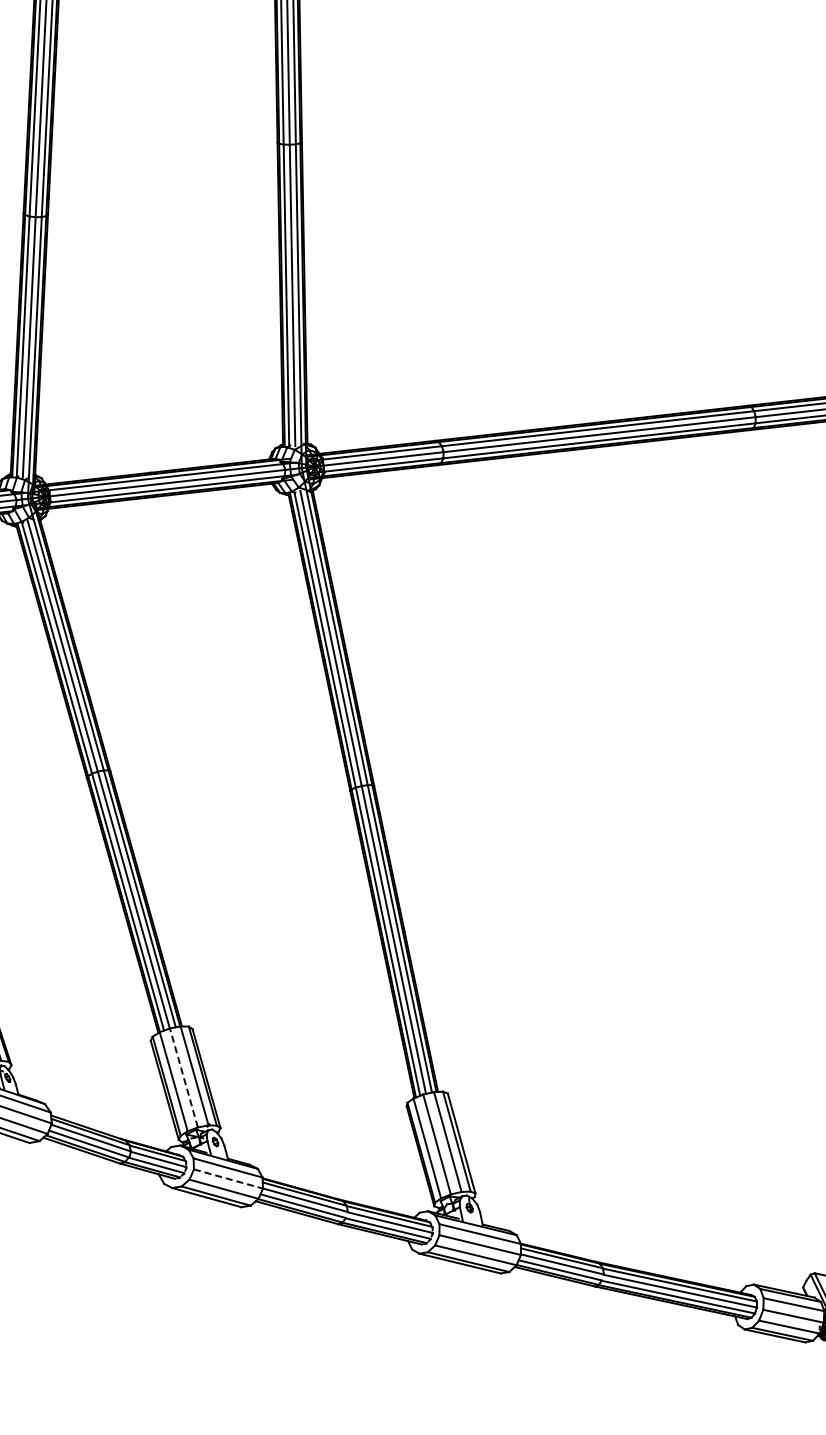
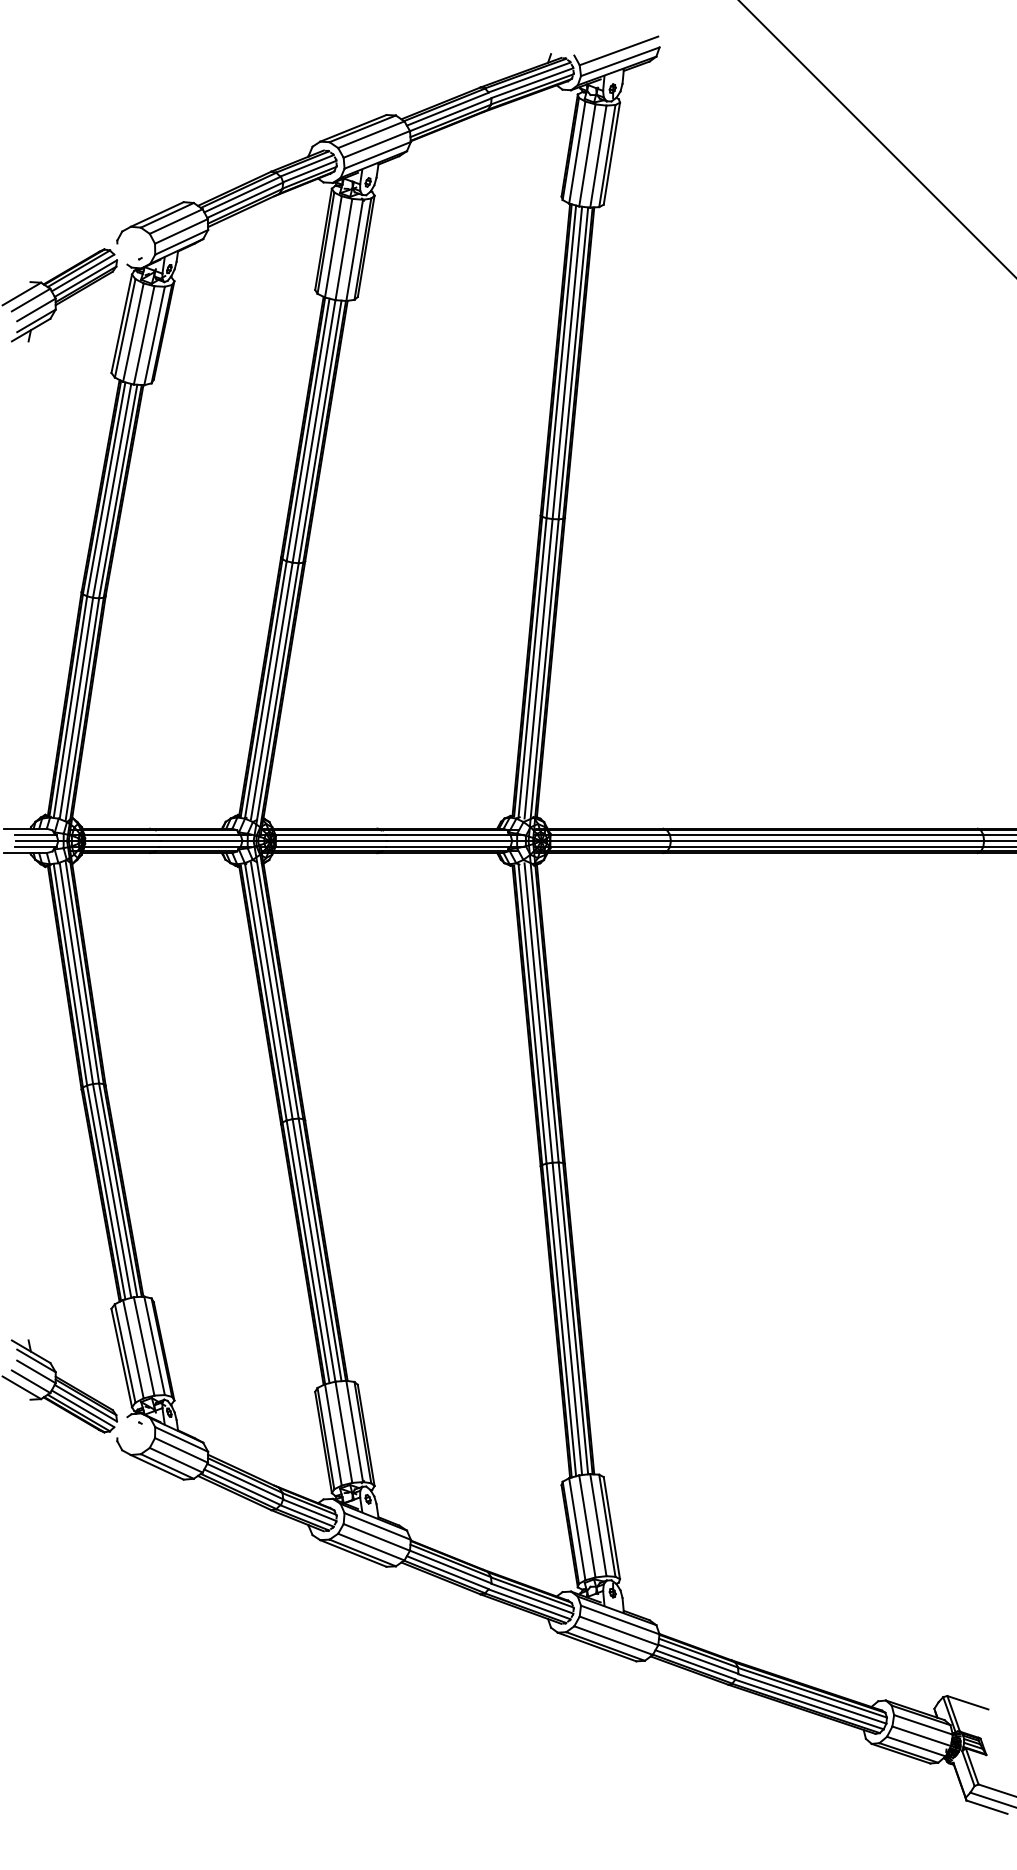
line: (183, 1077) -> (343, 1431), dashed -> solid
line: (228, 1179) -> (376, 1537), dashed -> solid

